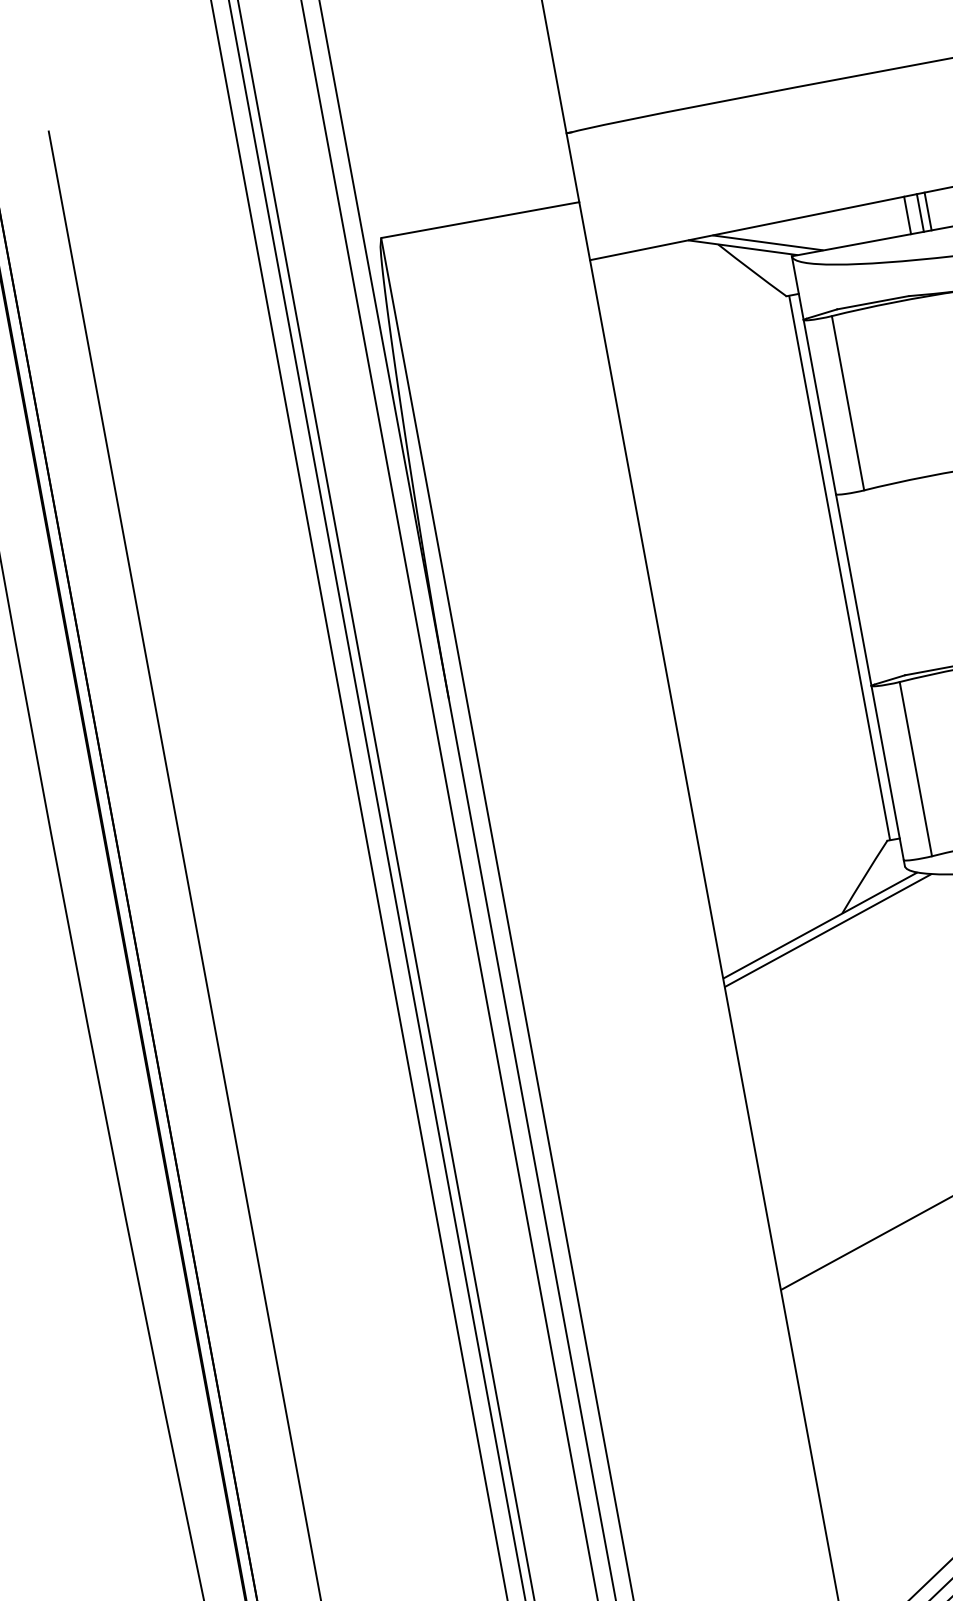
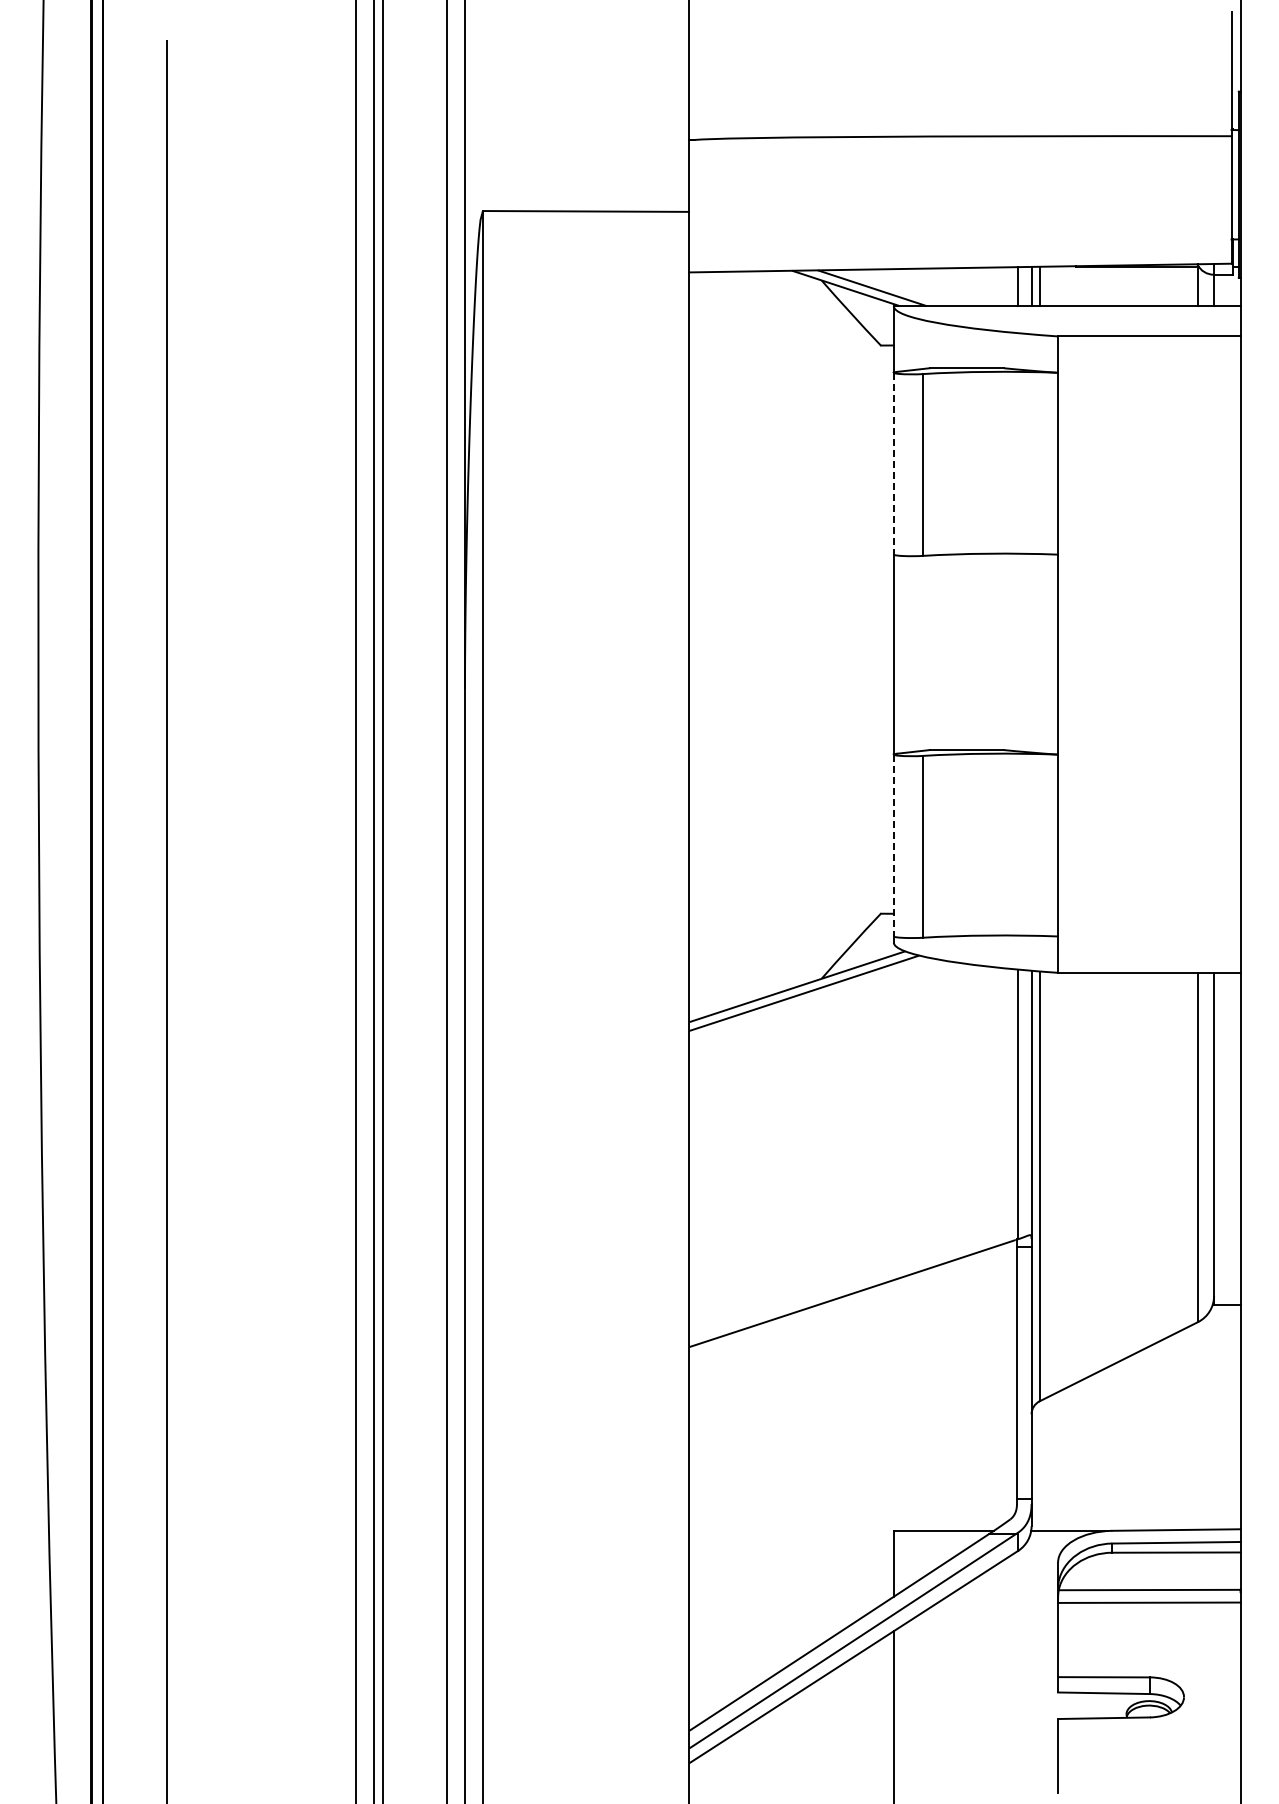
line: (819, 407) -> (893, 463), solid -> dashed
line: (839, 567) -> (883, 629), removed
line: (887, 773) -> (893, 845), solid -> dashed

